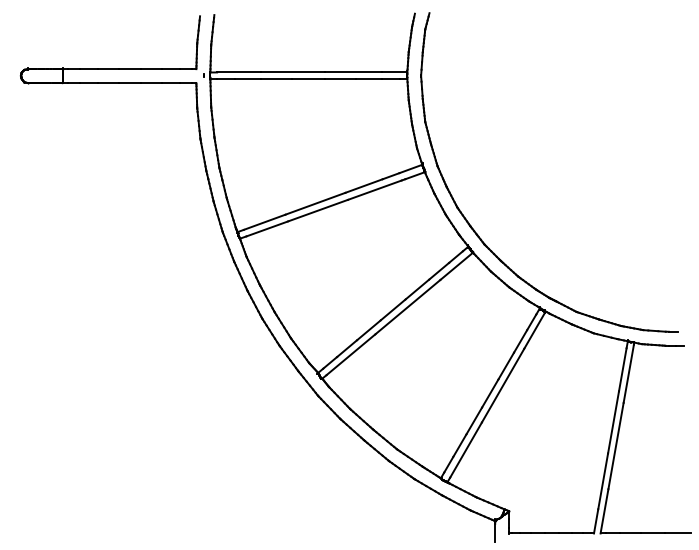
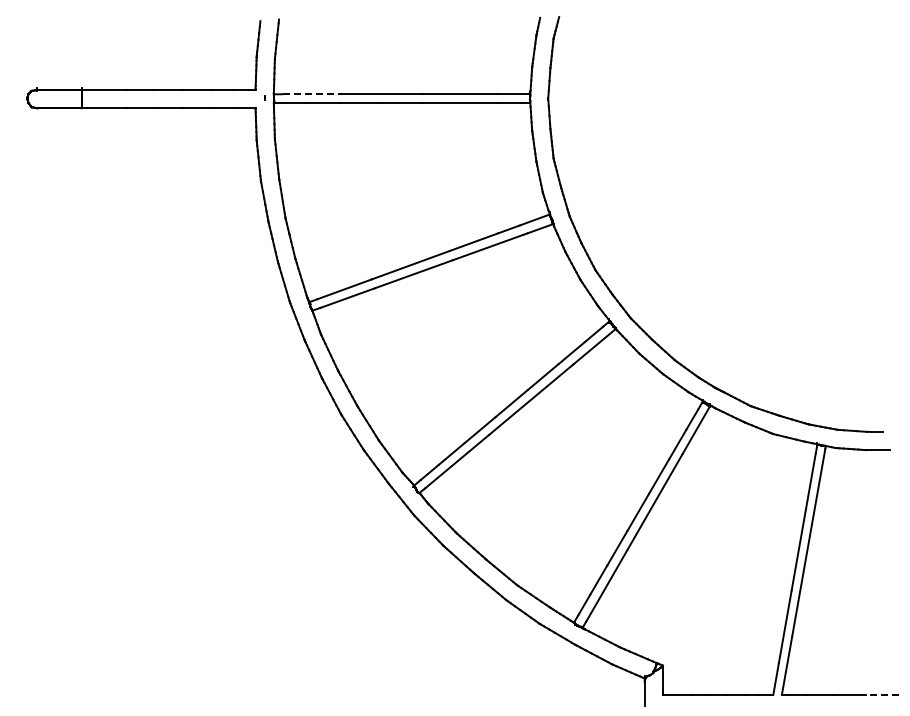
line: (239, 72) -> (311, 94), solid -> dashed
line: (677, 533) -> (882, 694), solid -> dashed

